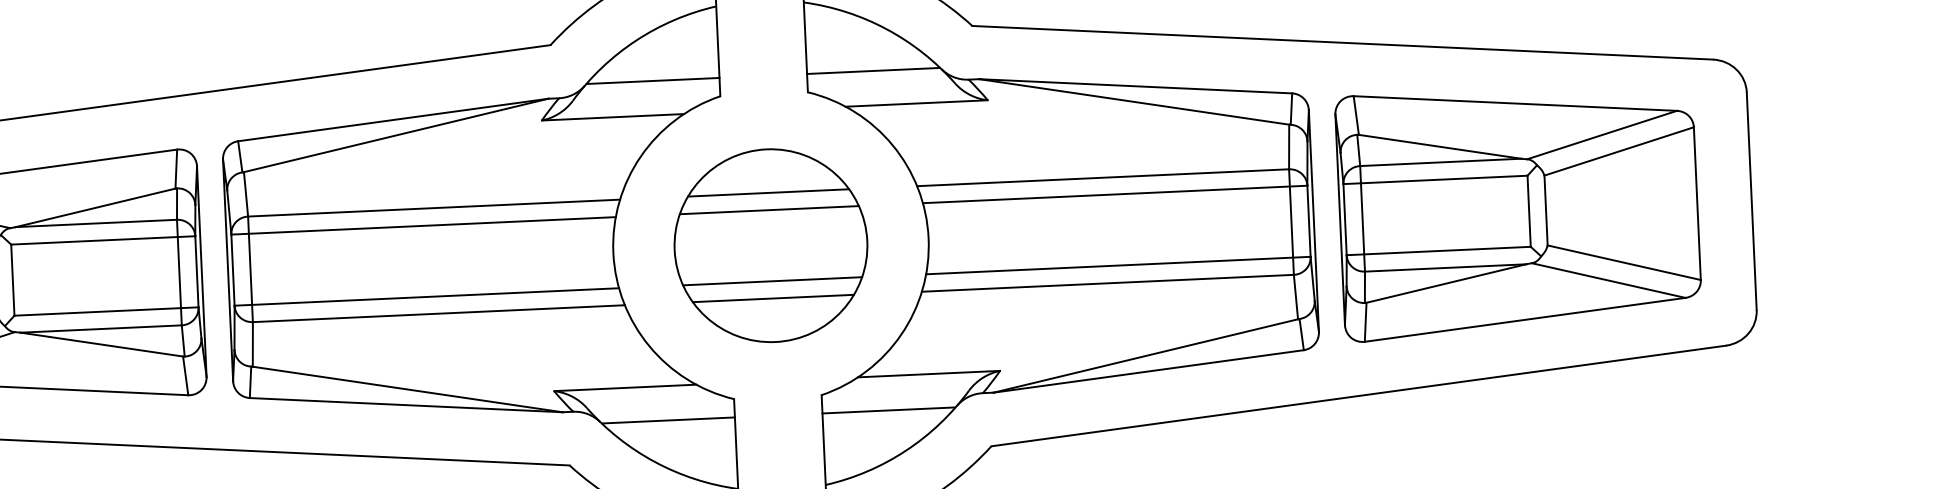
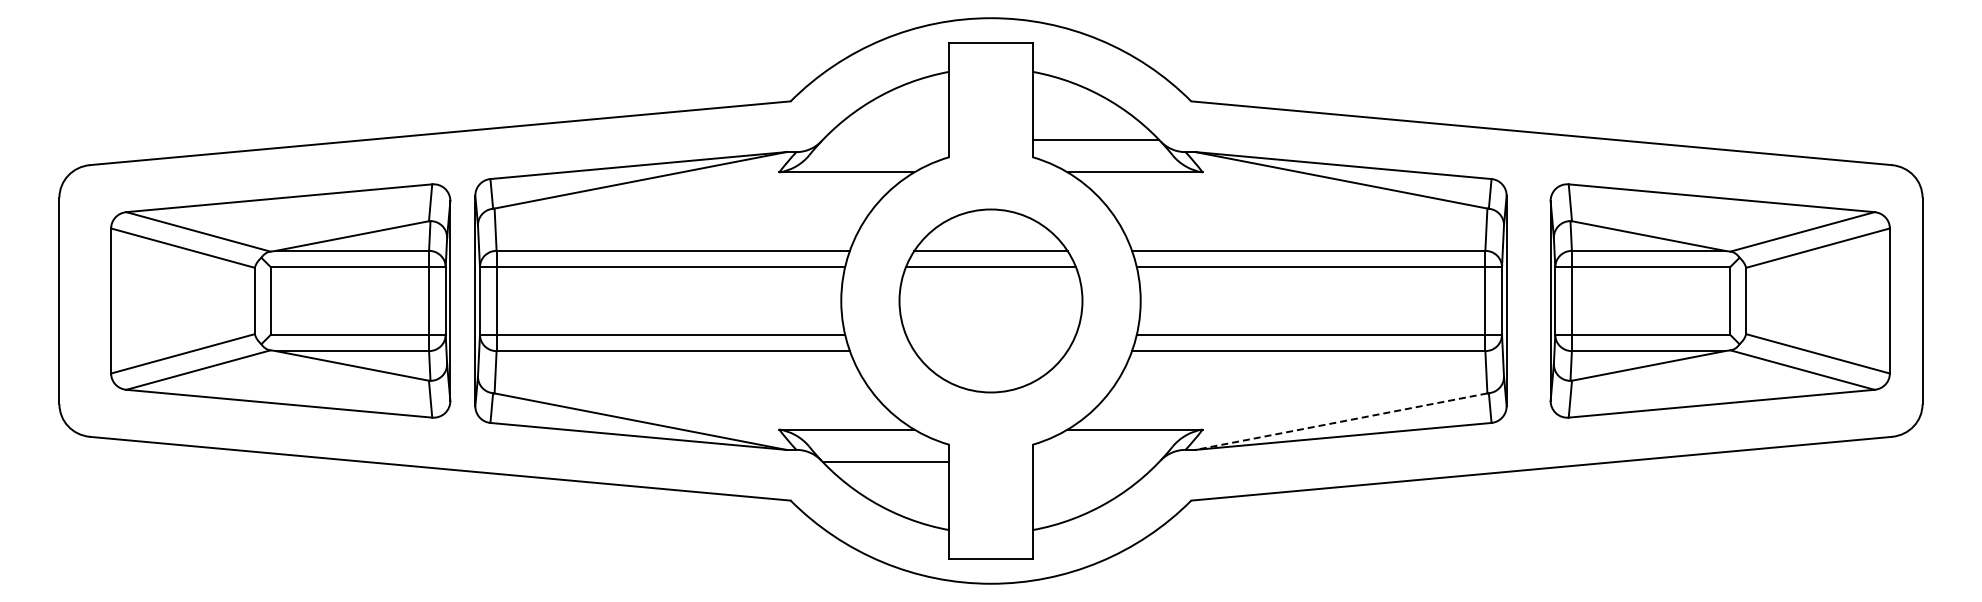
line: (653, 80) -> (886, 139), removed
part: (1517, 211) -> (1719, 300), moved
line: (772, 281) -> (990, 334), removed
line: (772, 298) -> (990, 351), removed
line: (1145, 355) -> (1341, 421), solid -> dashed
line: (888, 410) -> (1095, 462), removed

